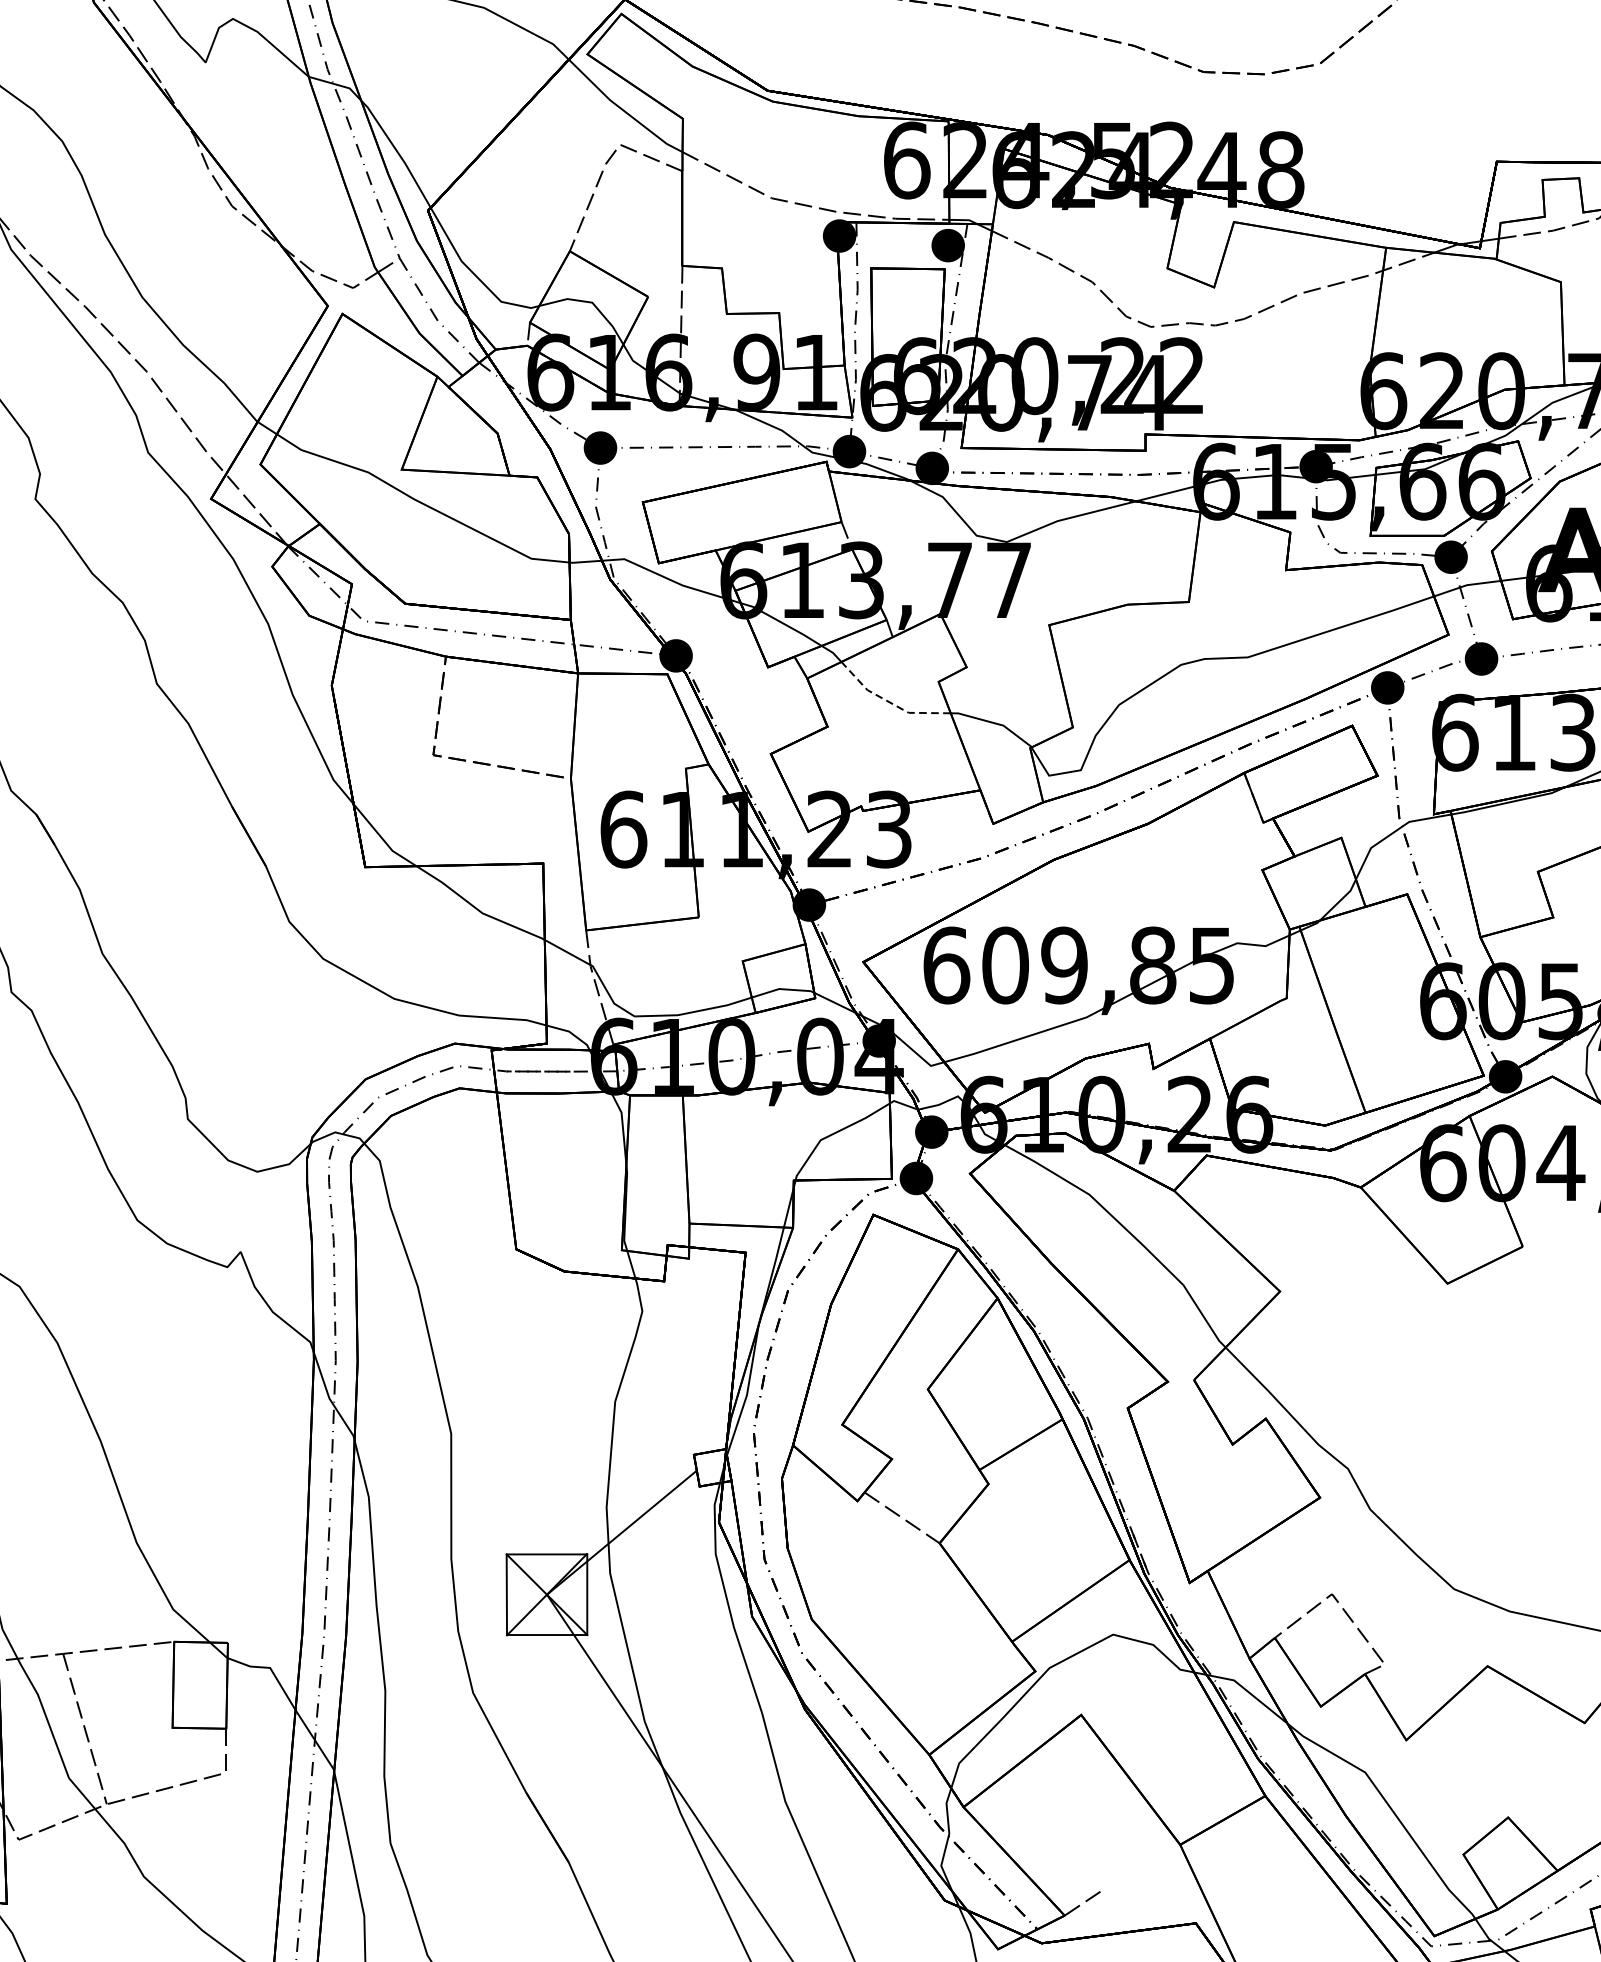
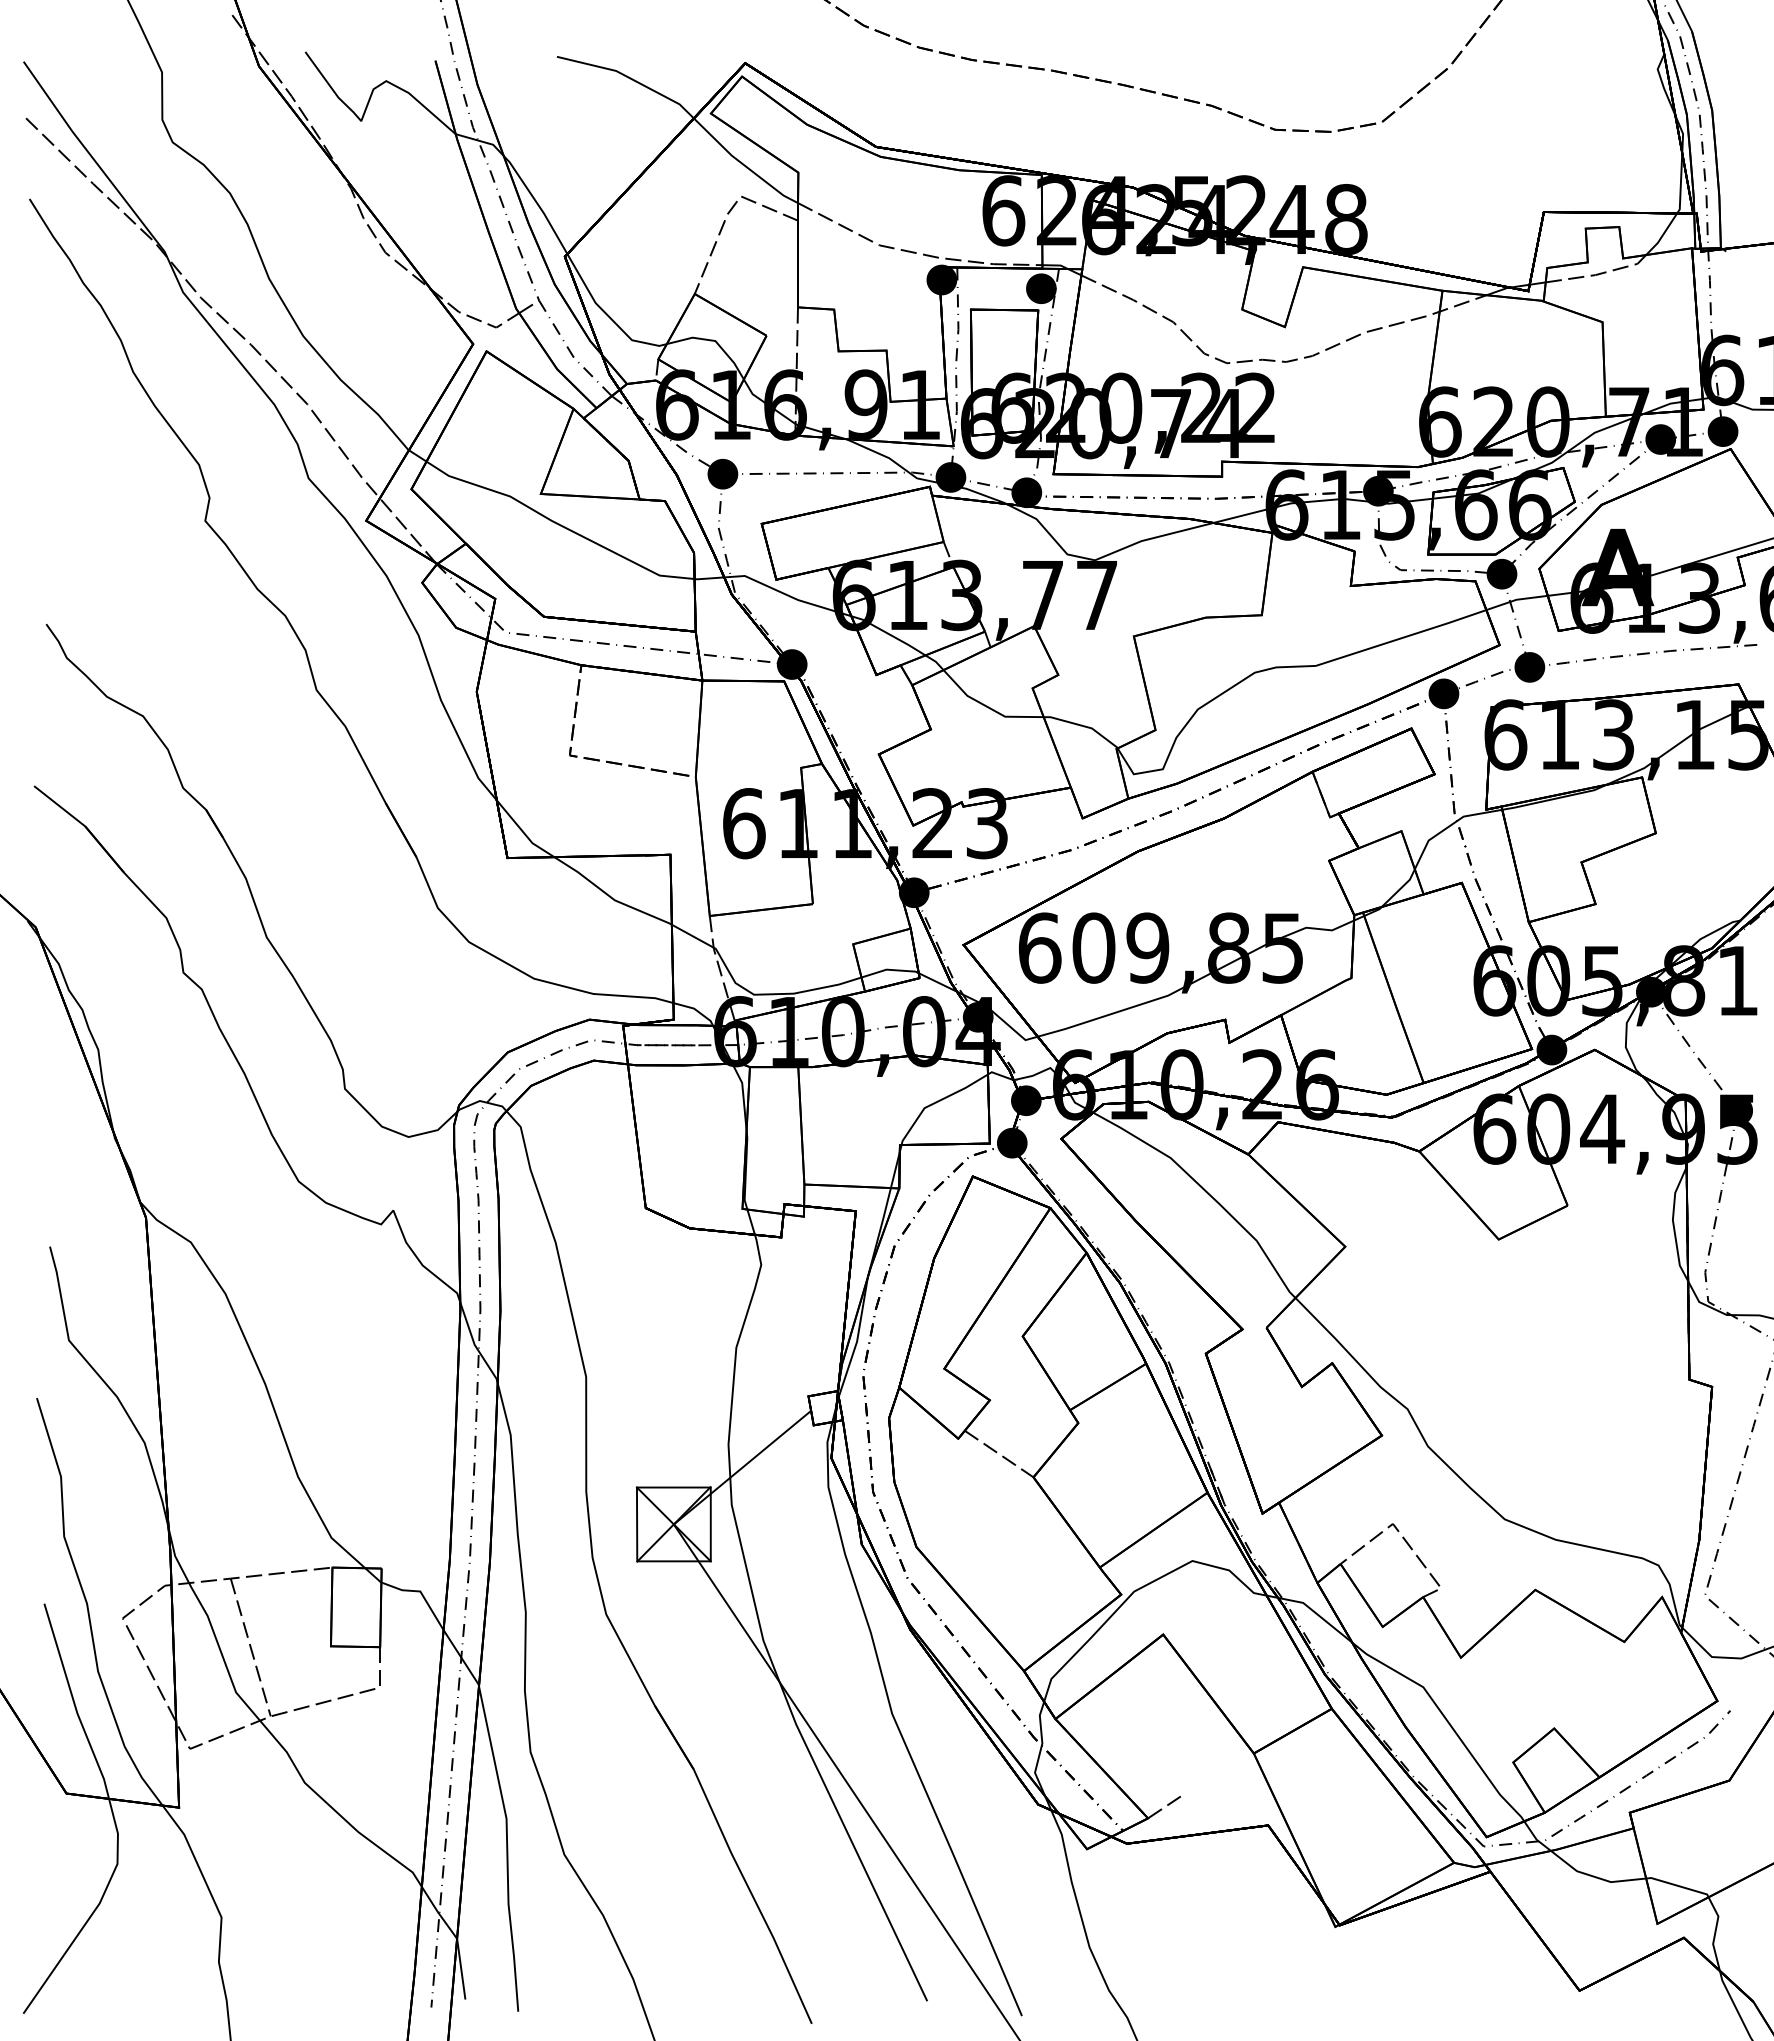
line: (889, 701) -> (987, 706), dashed -> solid

